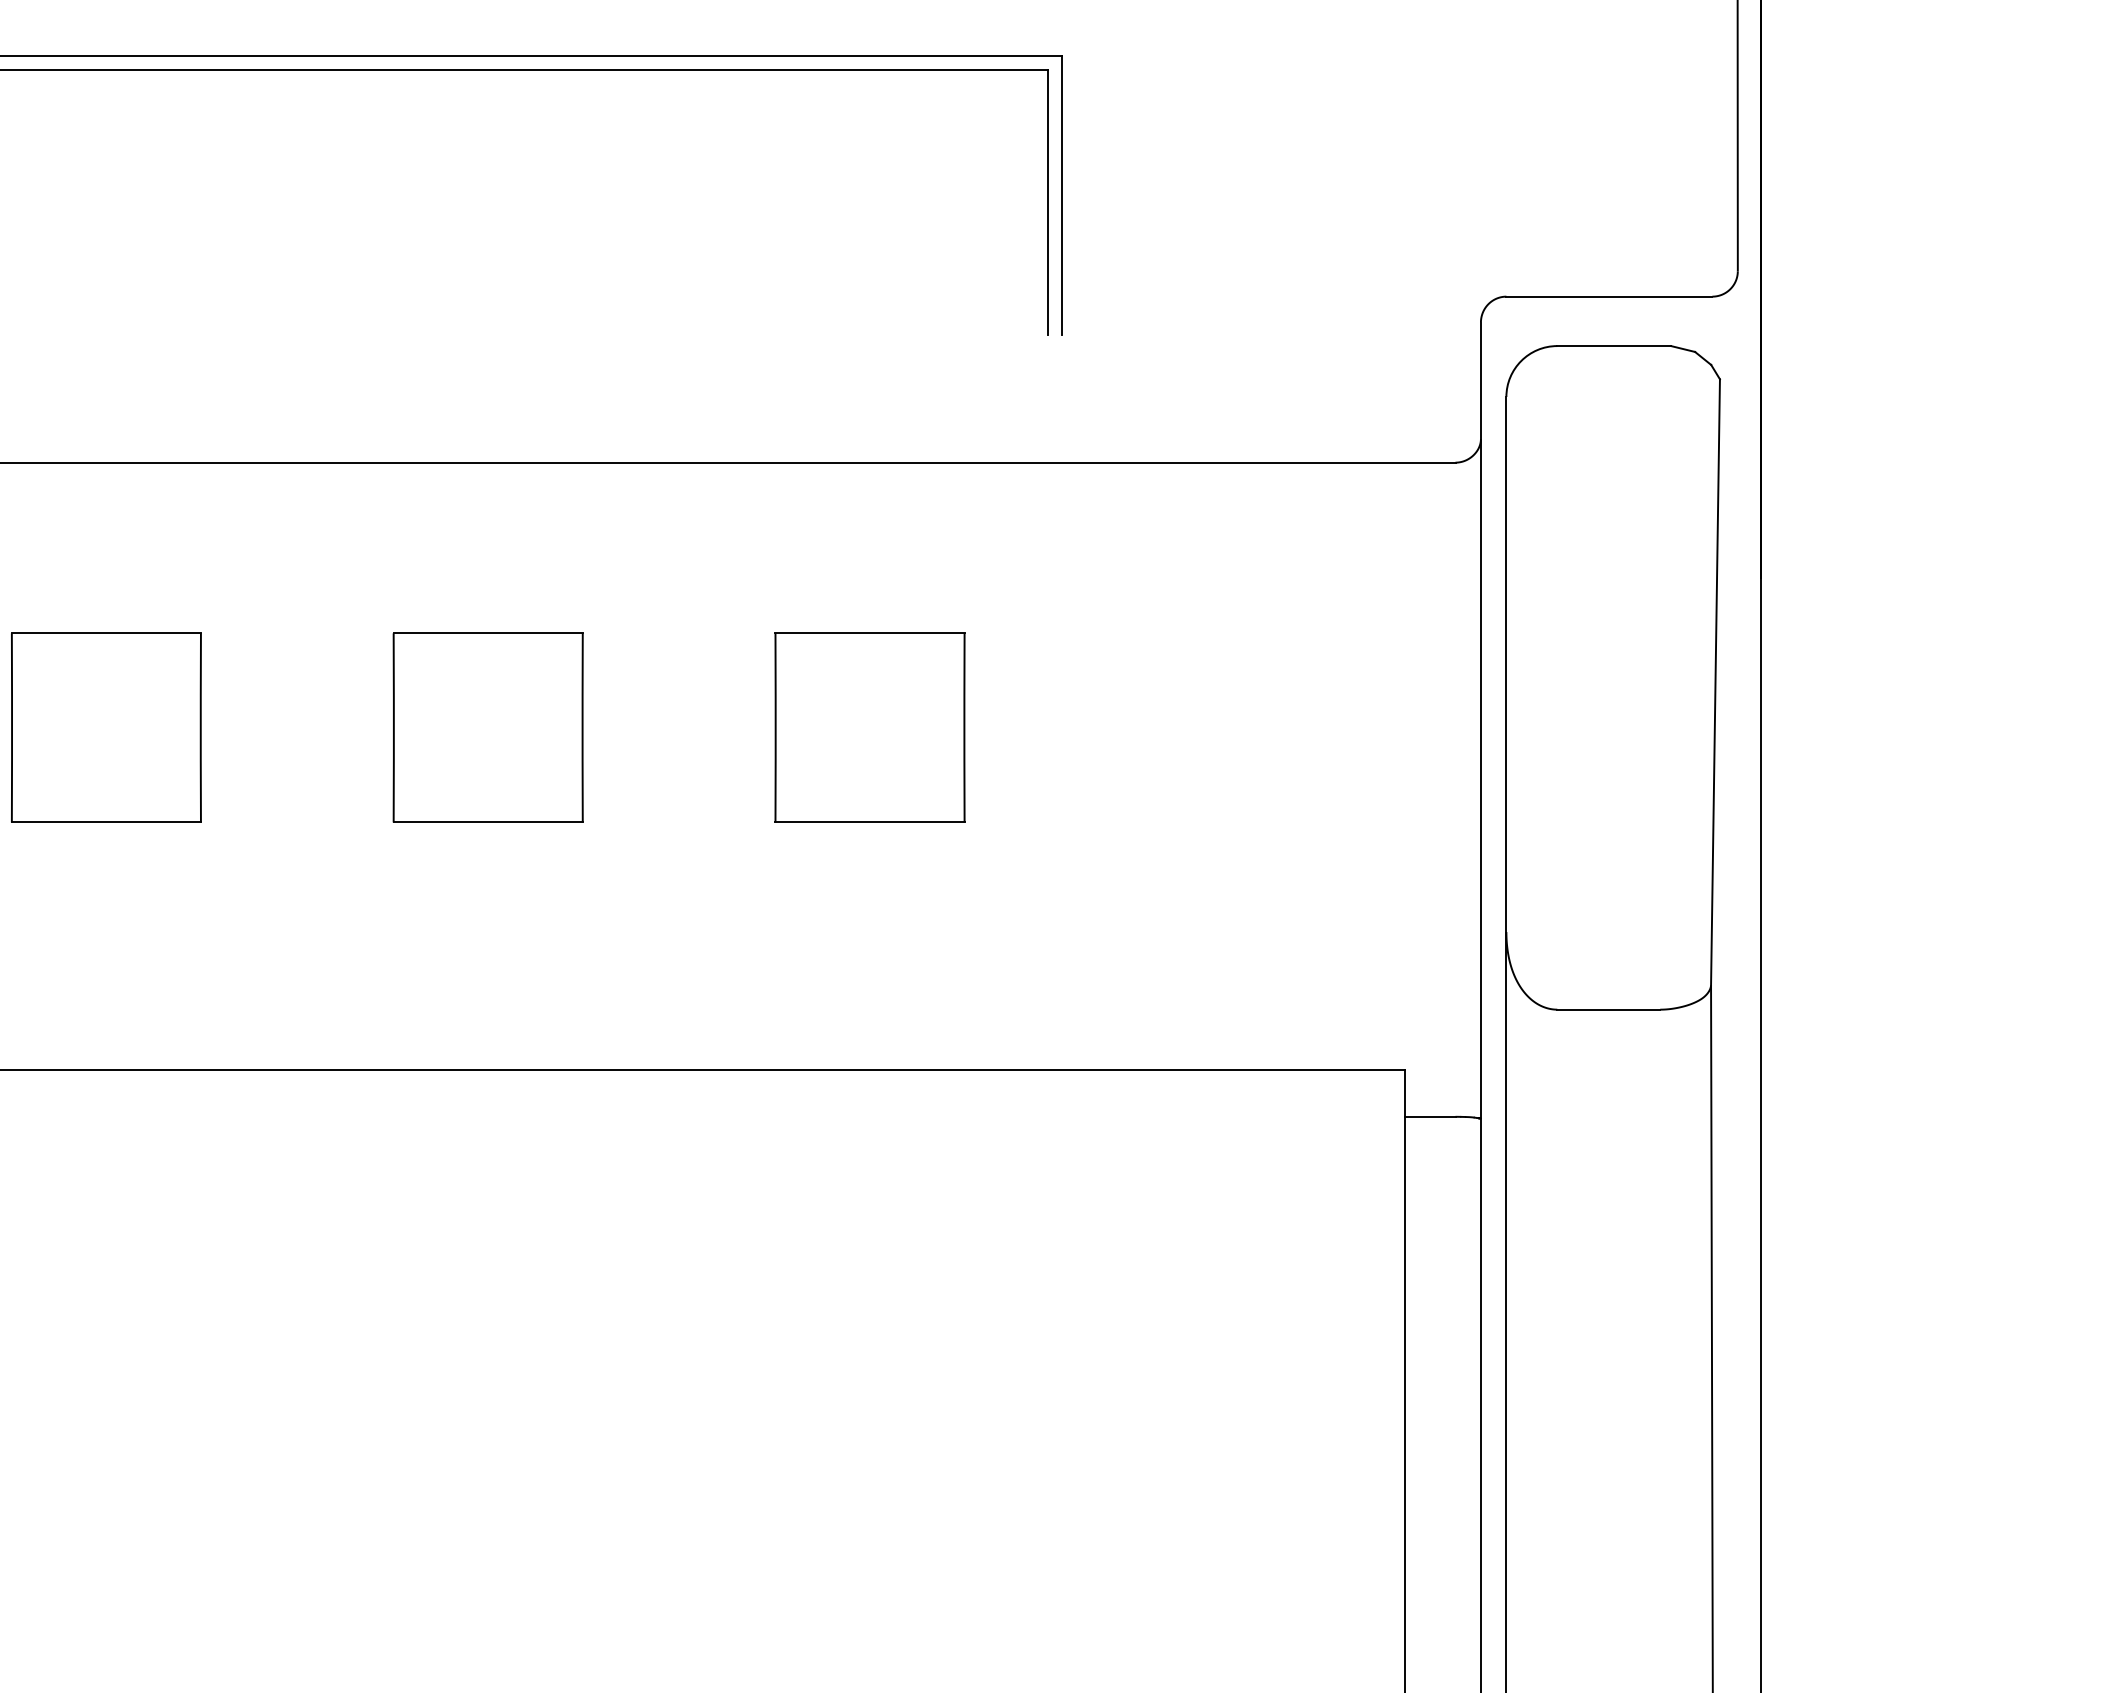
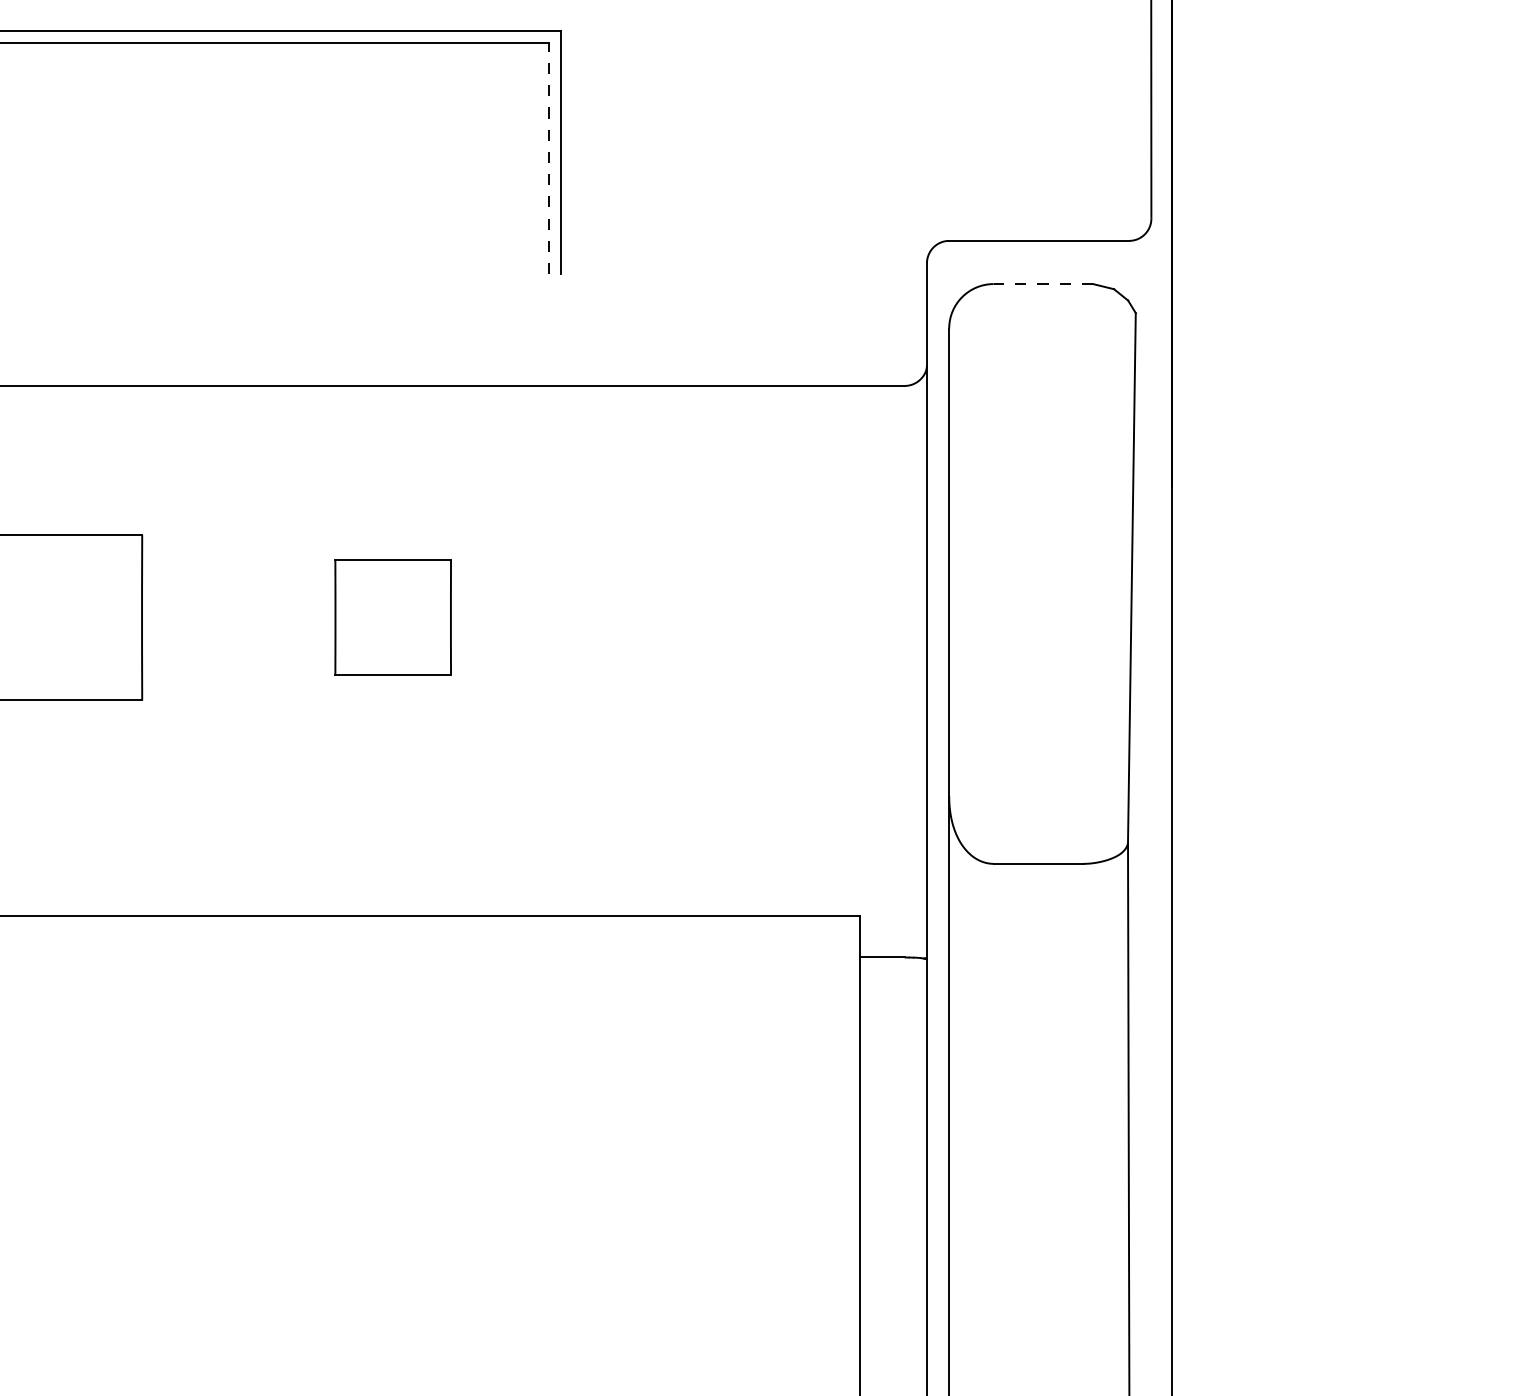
line: (1048, 201) -> (549, 157), solid -> dashed
line: (1614, 346) -> (1043, 284), solid -> dashed
part: (869, 727) -> (392, 617), size x0.7

